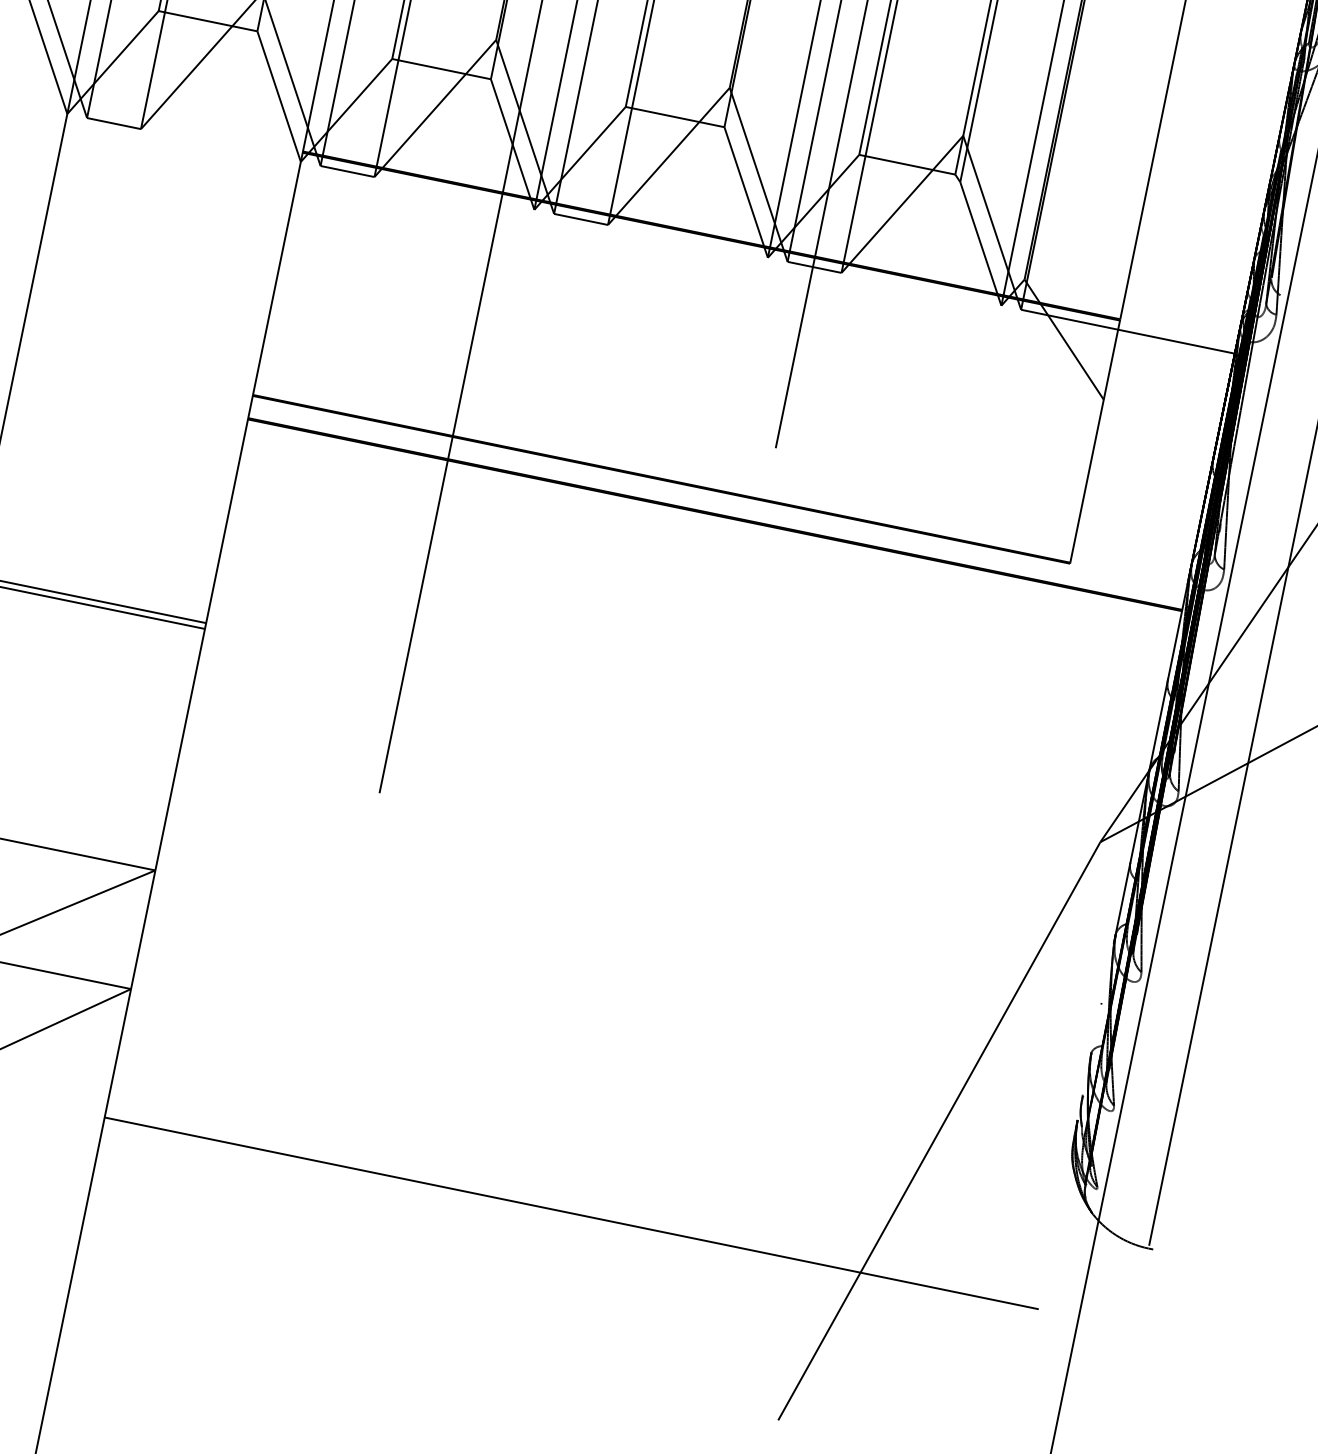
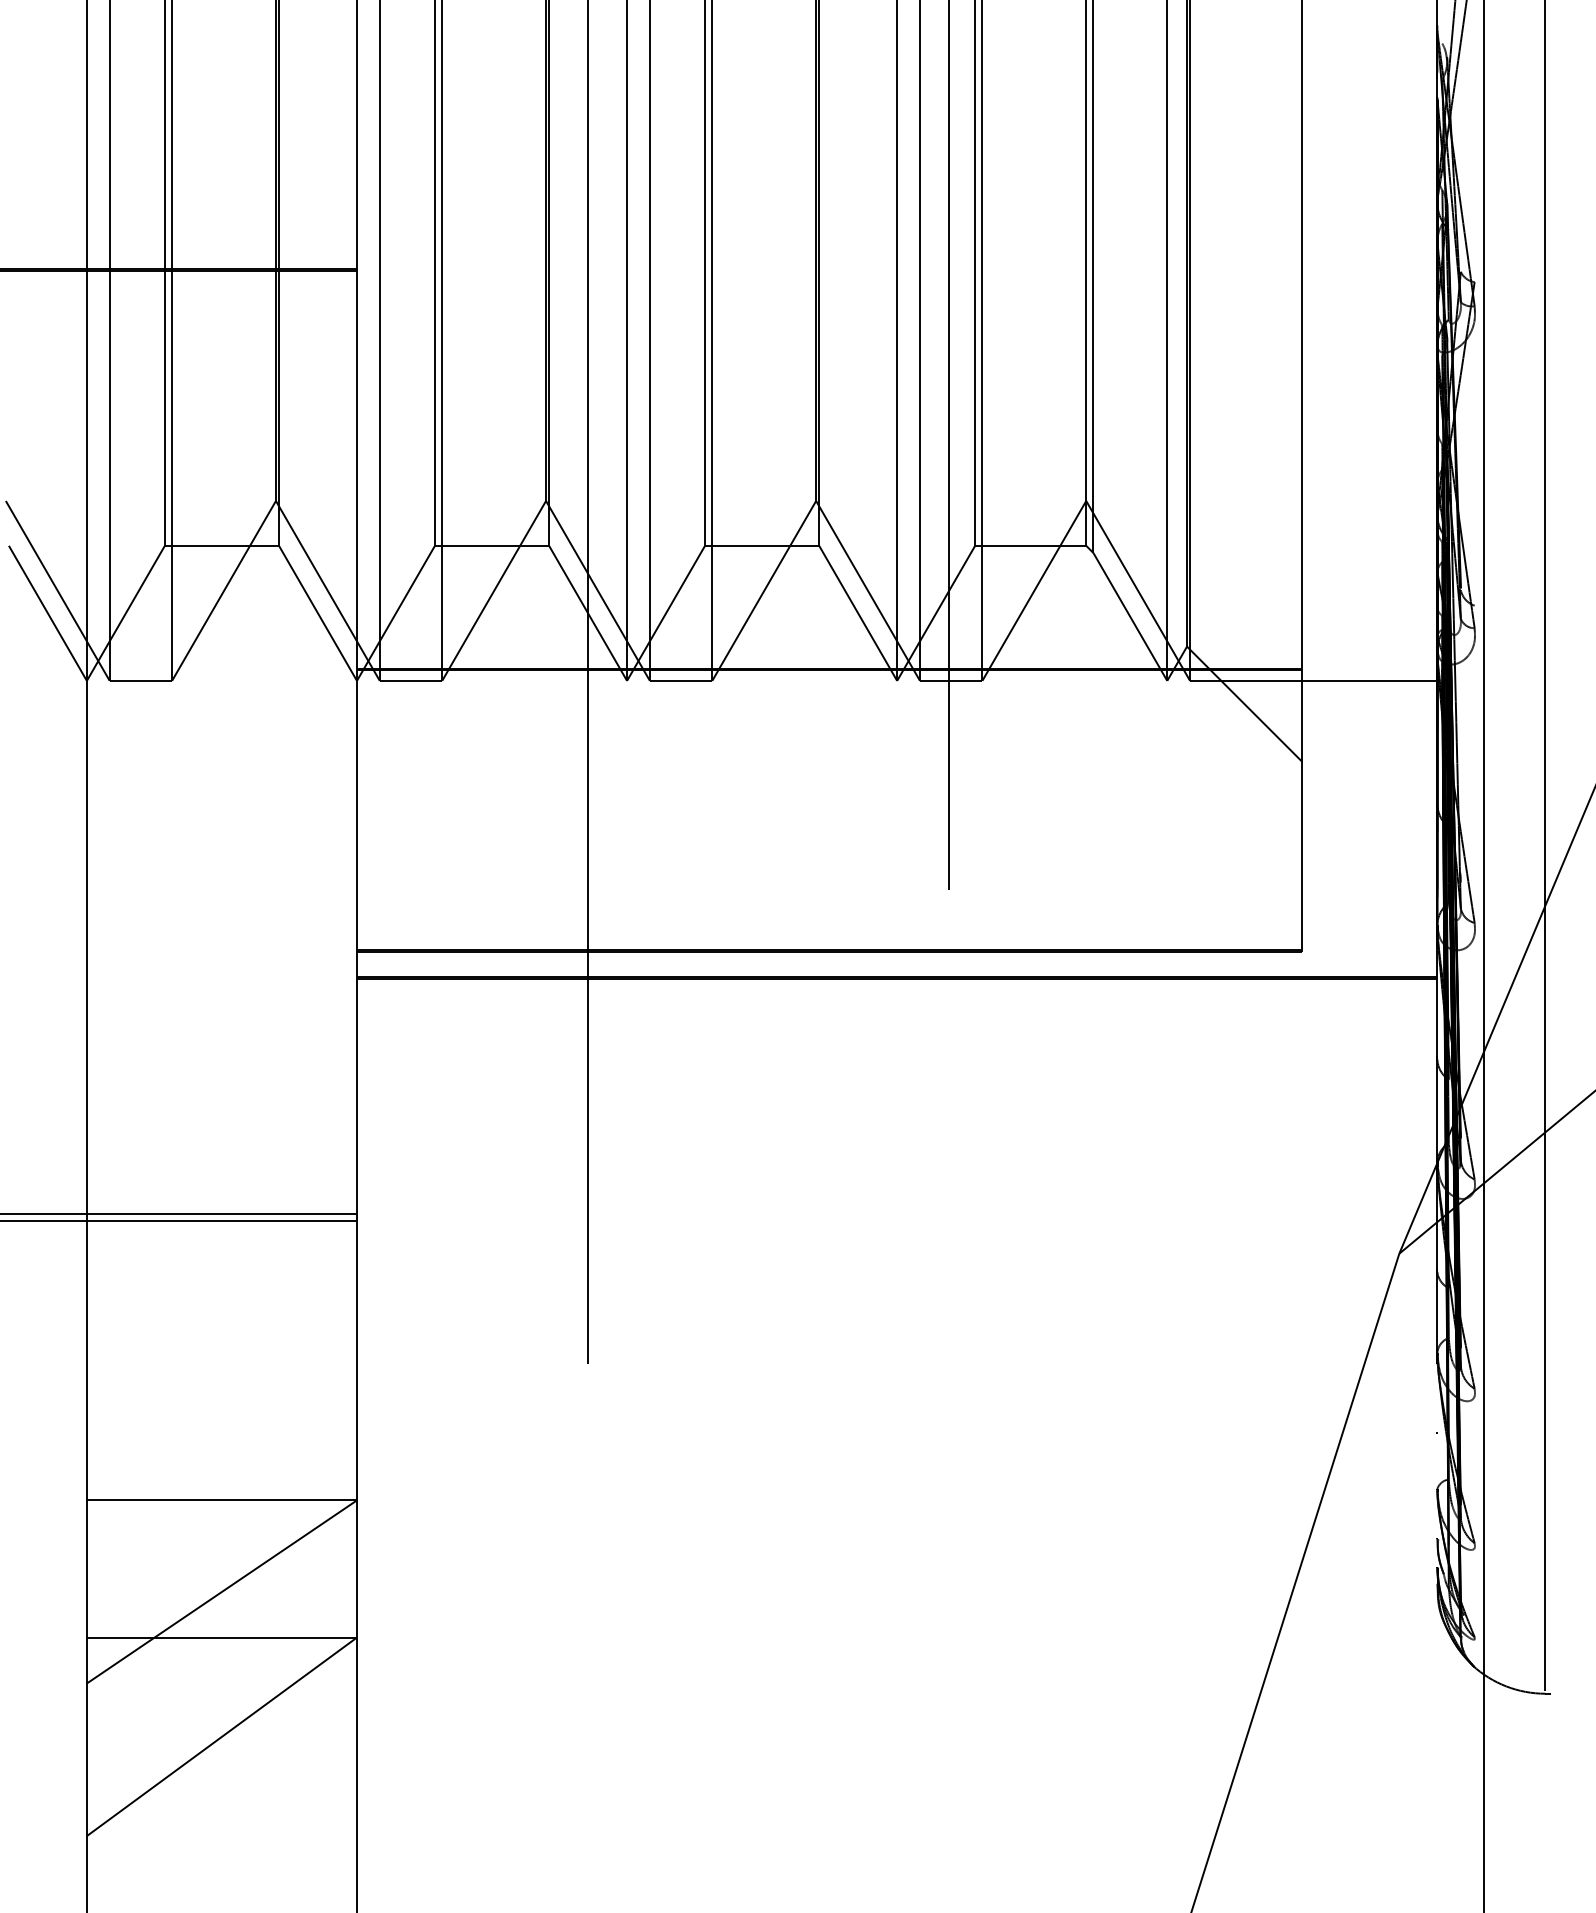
line: (571, 1213) -> (896, 1786), removed

